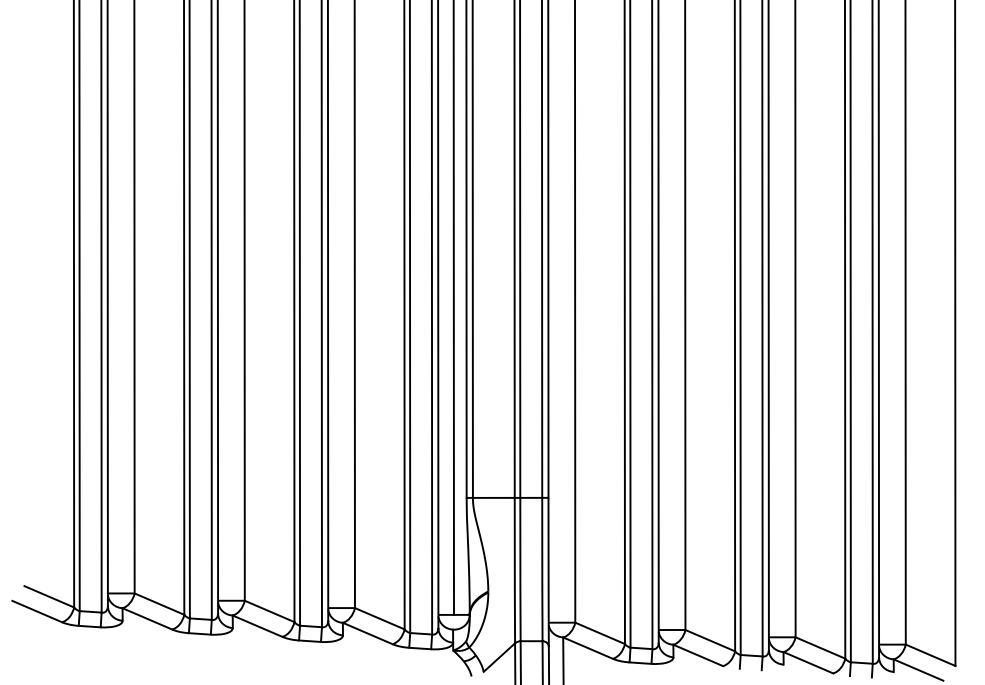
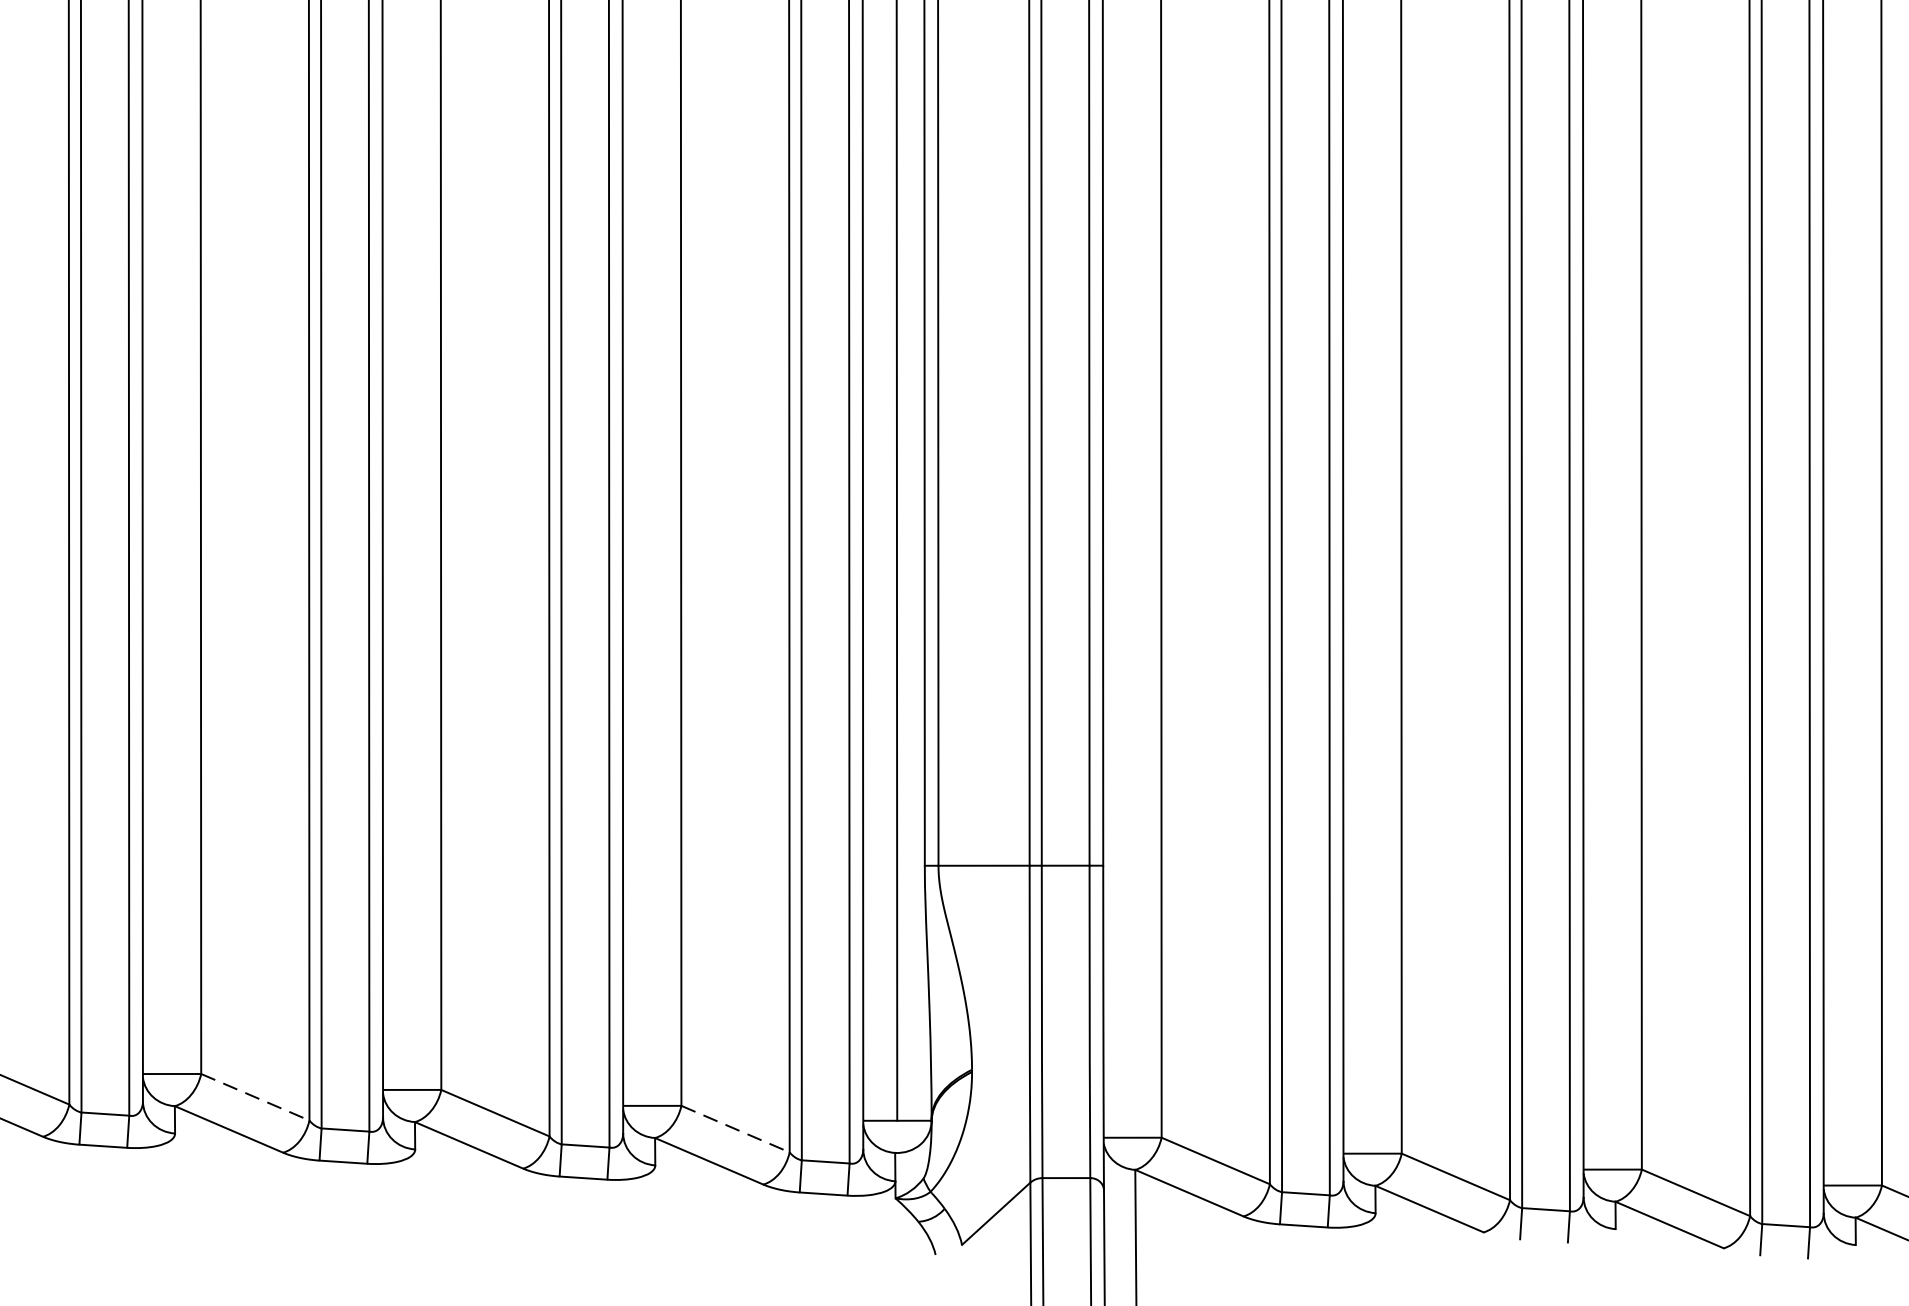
line: (159, 604) -> (255, 1098), solid -> dashed
line: (380, 618) -> (737, 1128), solid -> dashed

